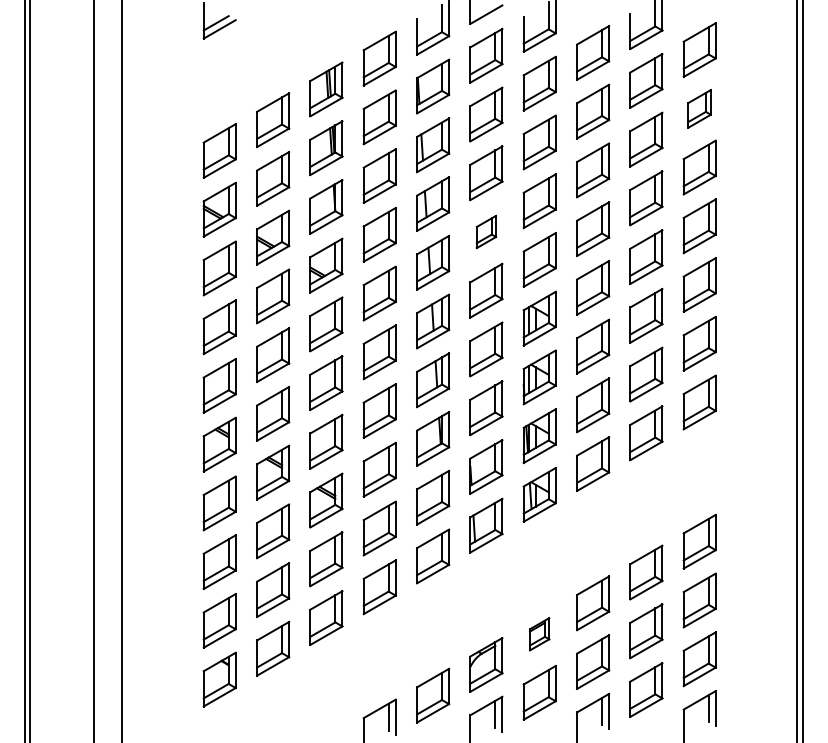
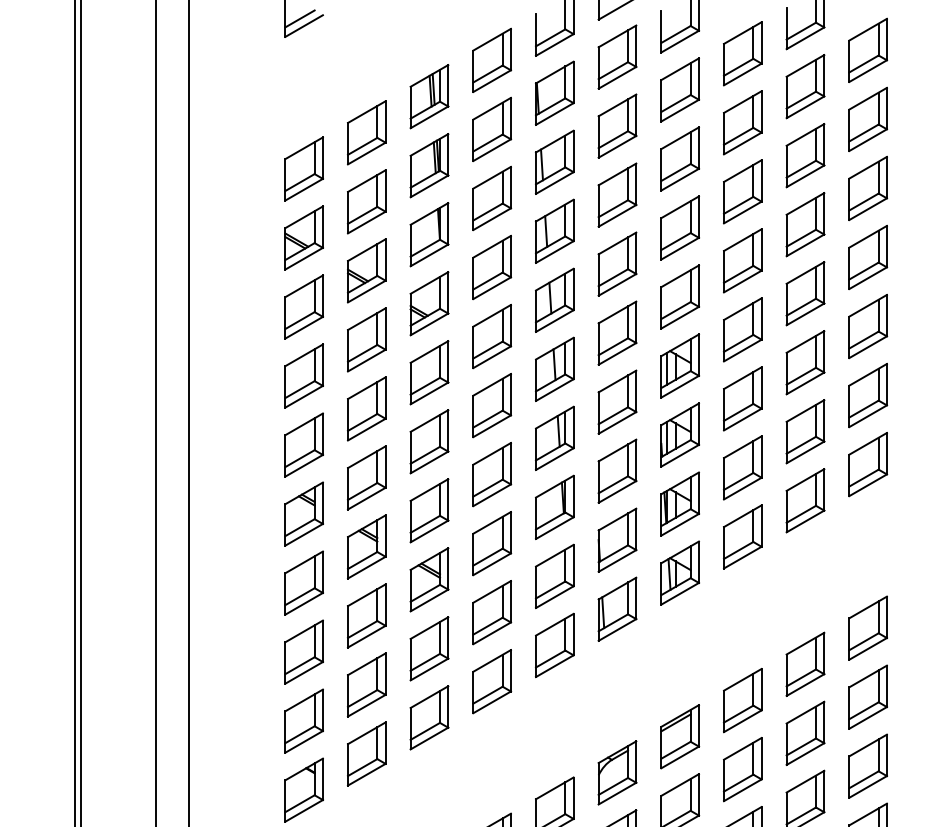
part: (699, 108) -> (867, 119), size x1.43
part: (486, 231) -> (617, 263), size x1.67
part: (539, 634) -> (679, 737), size x1.67

